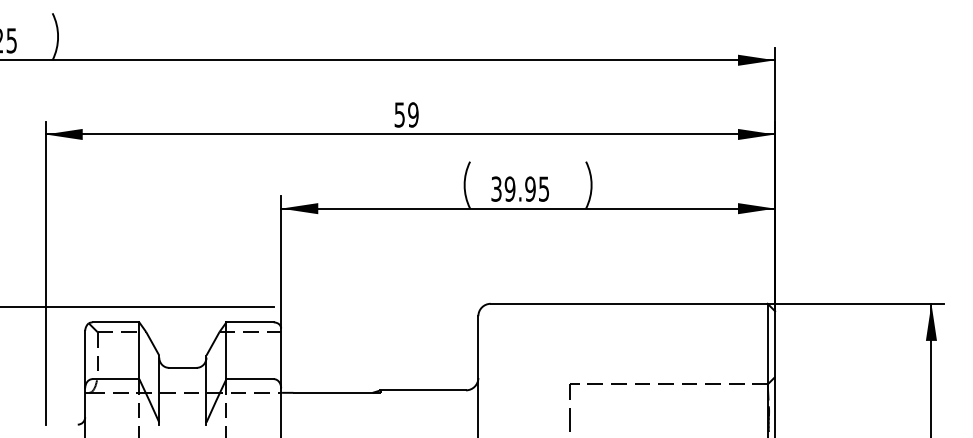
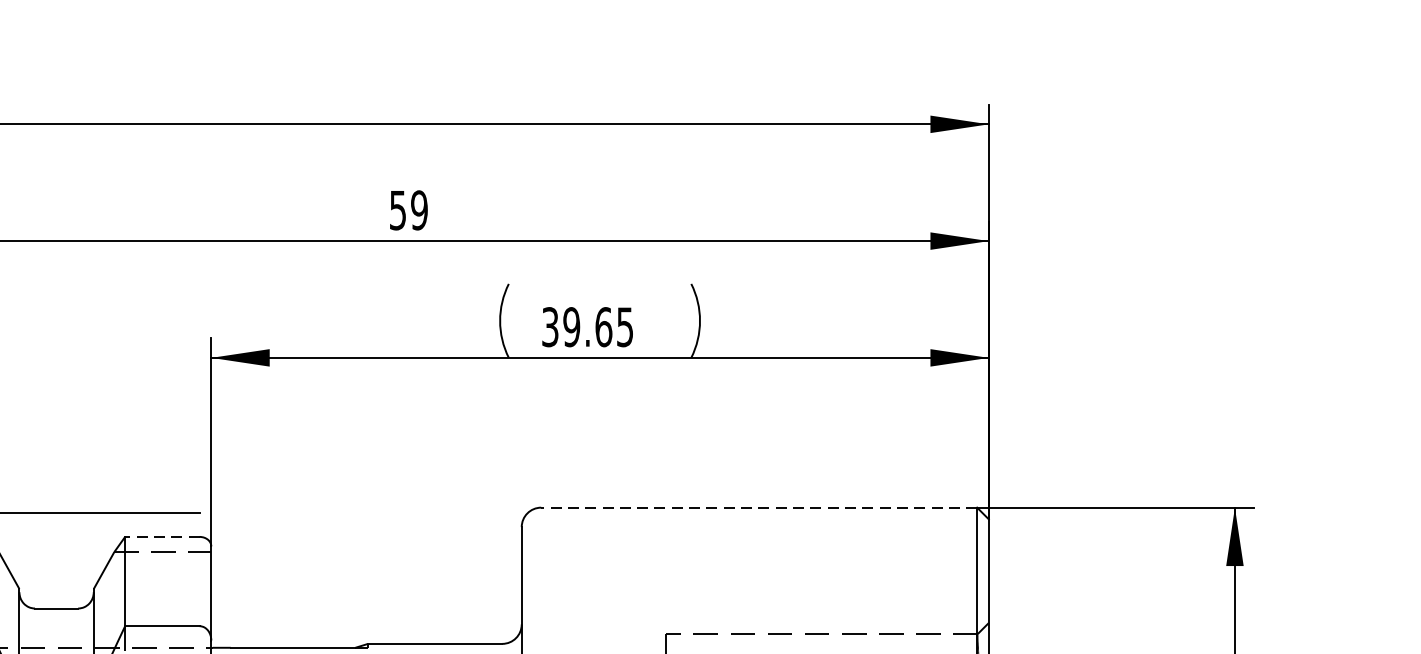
text: (530, 188) -> (603, 326), 39.95 -> 39.65
line: (628, 303) -> (758, 507), solid -> dashed
line: (250, 322) -> (163, 537), solid -> dashed

